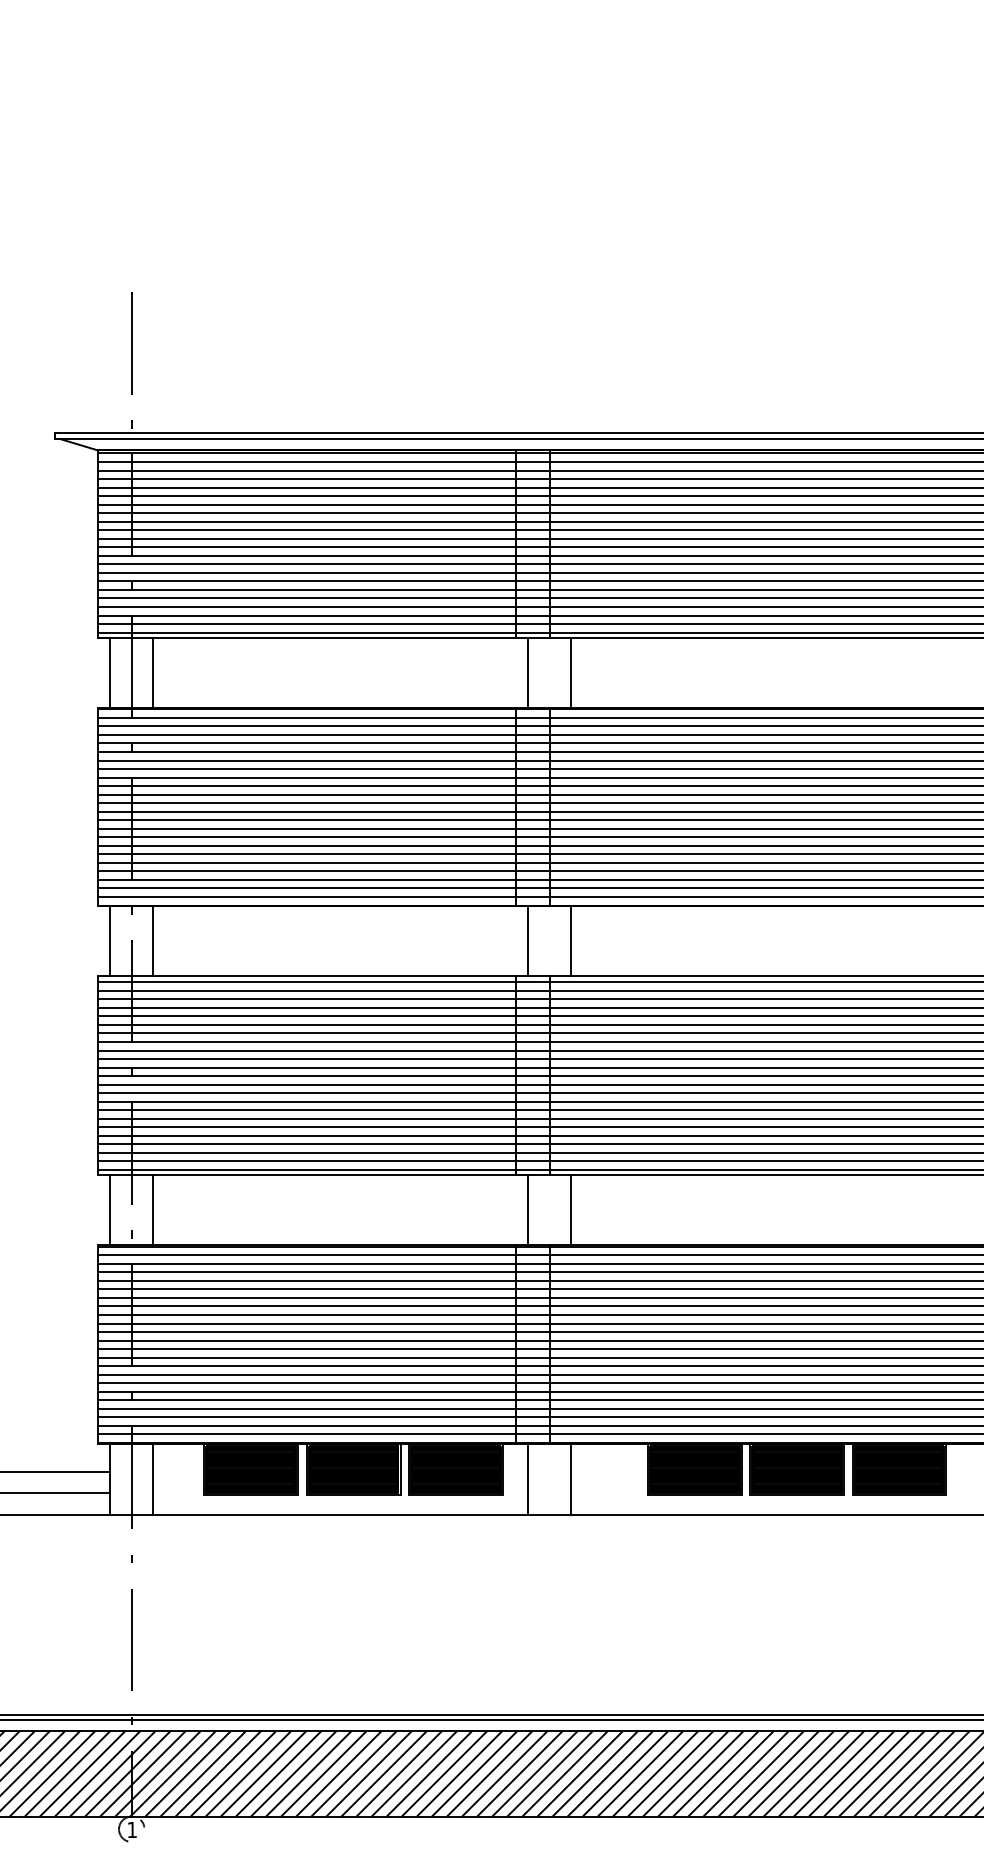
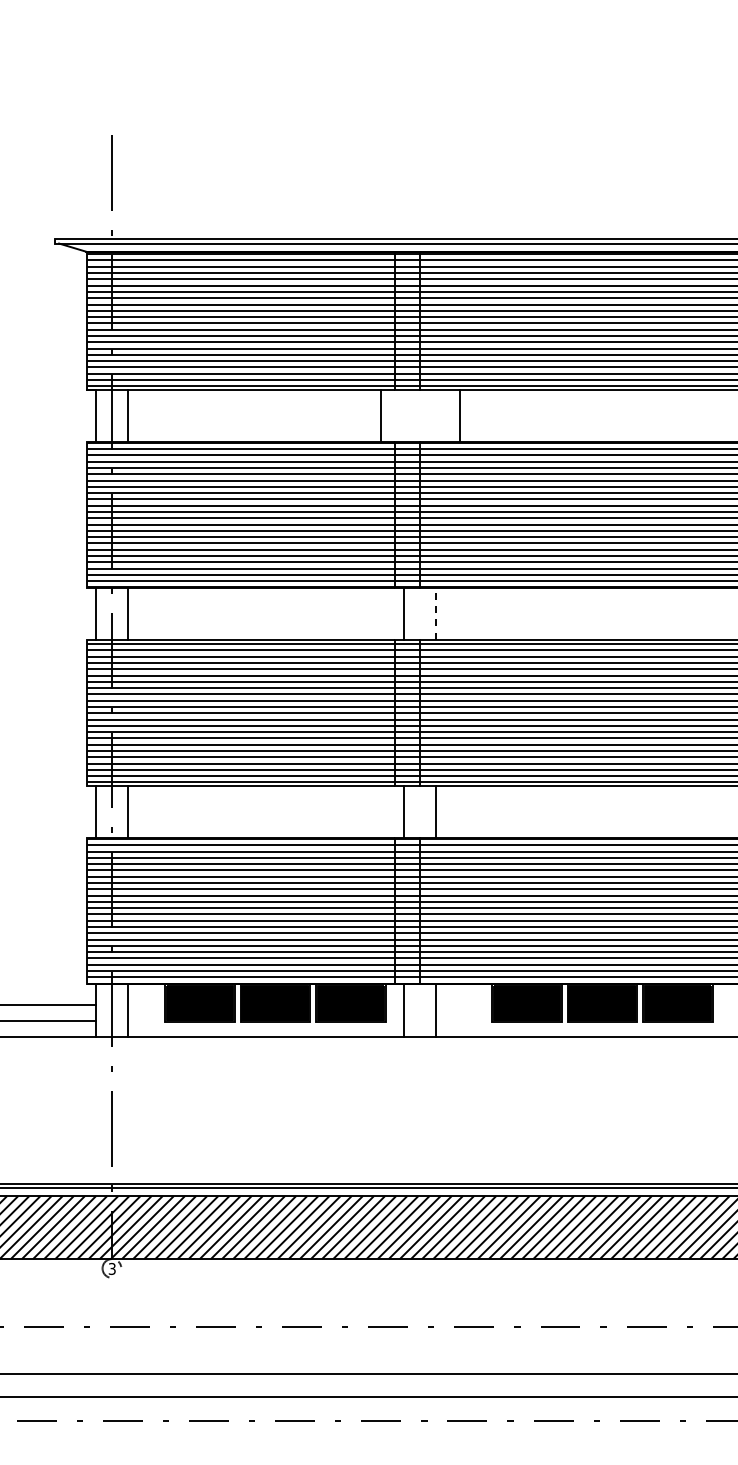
line: (528, 672) -> (381, 415), moved
line: (570, 672) -> (459, 415), moved
line: (570, 940) -> (435, 613), solid -> dashed
text: (131, 1829) -> (111, 1268), 1 -> 3

